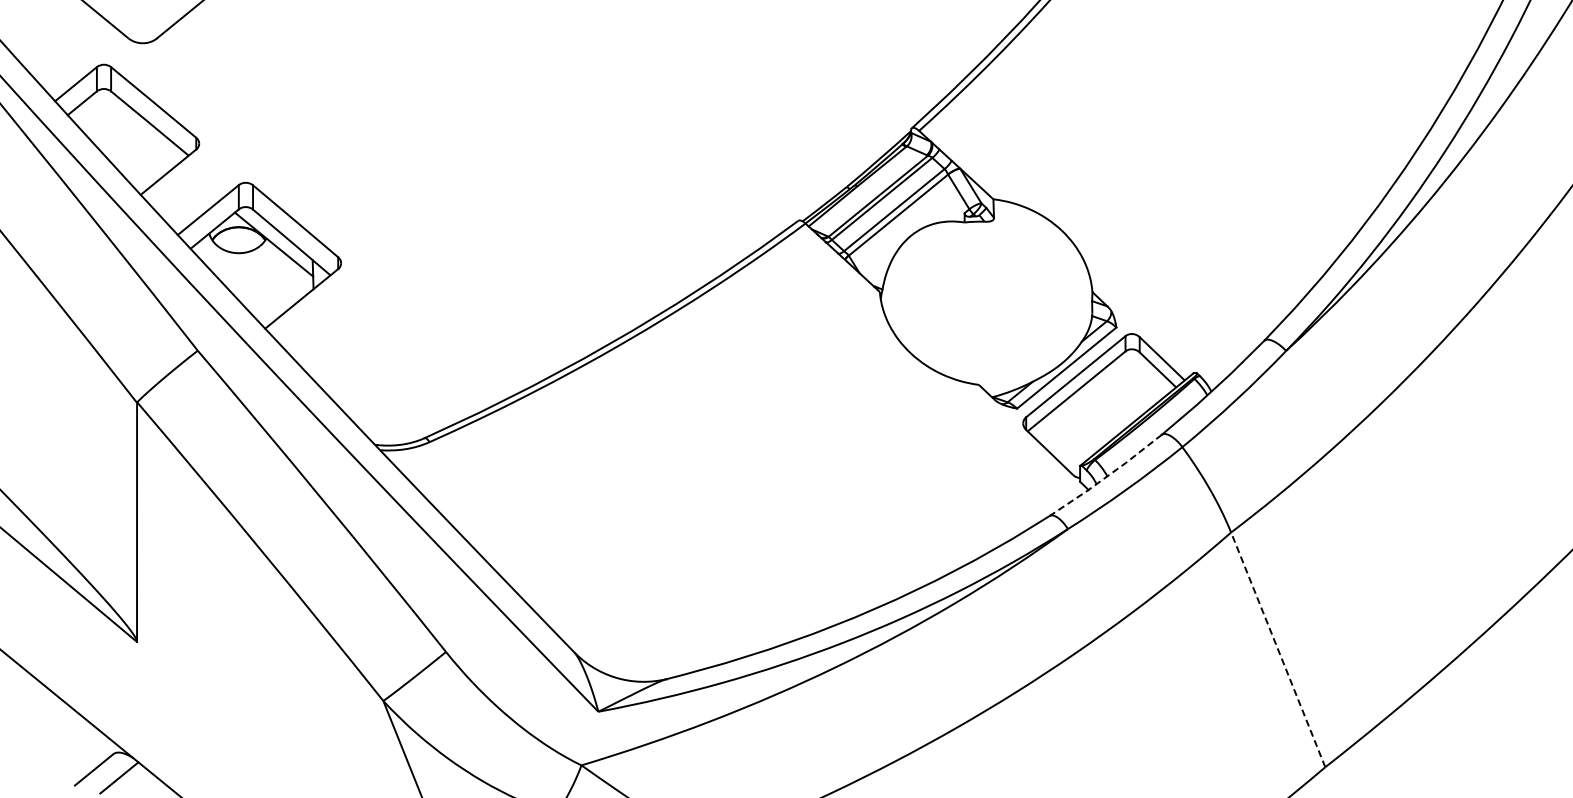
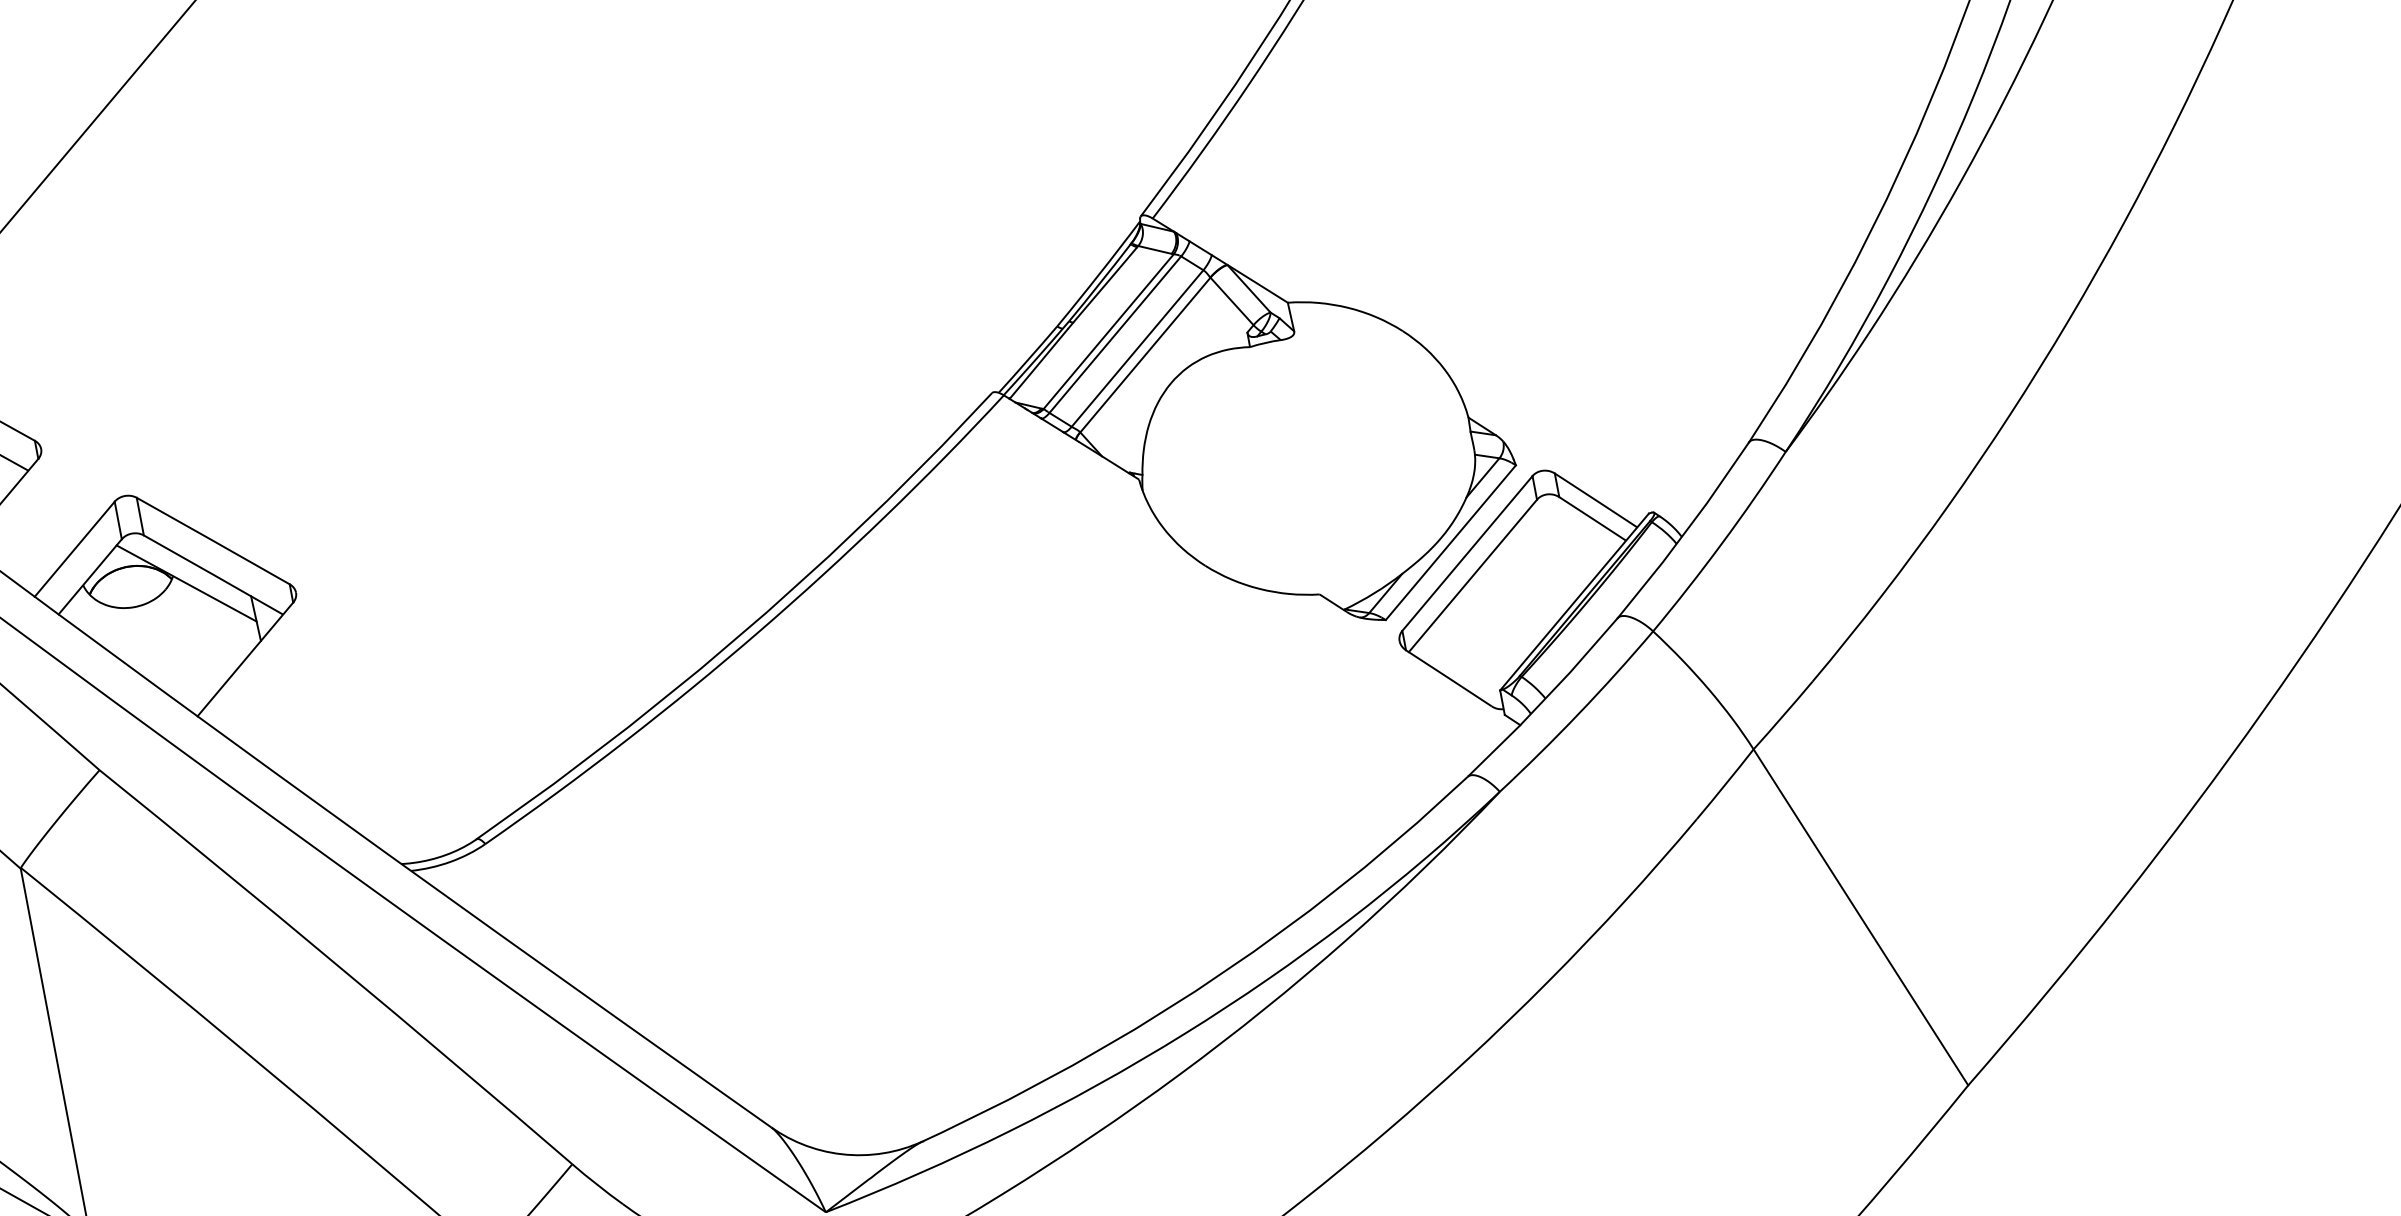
line: (1106, 476) -> (1544, 699), dashed -> solid
line: (1278, 649) -> (1861, 916), dashed -> solid

